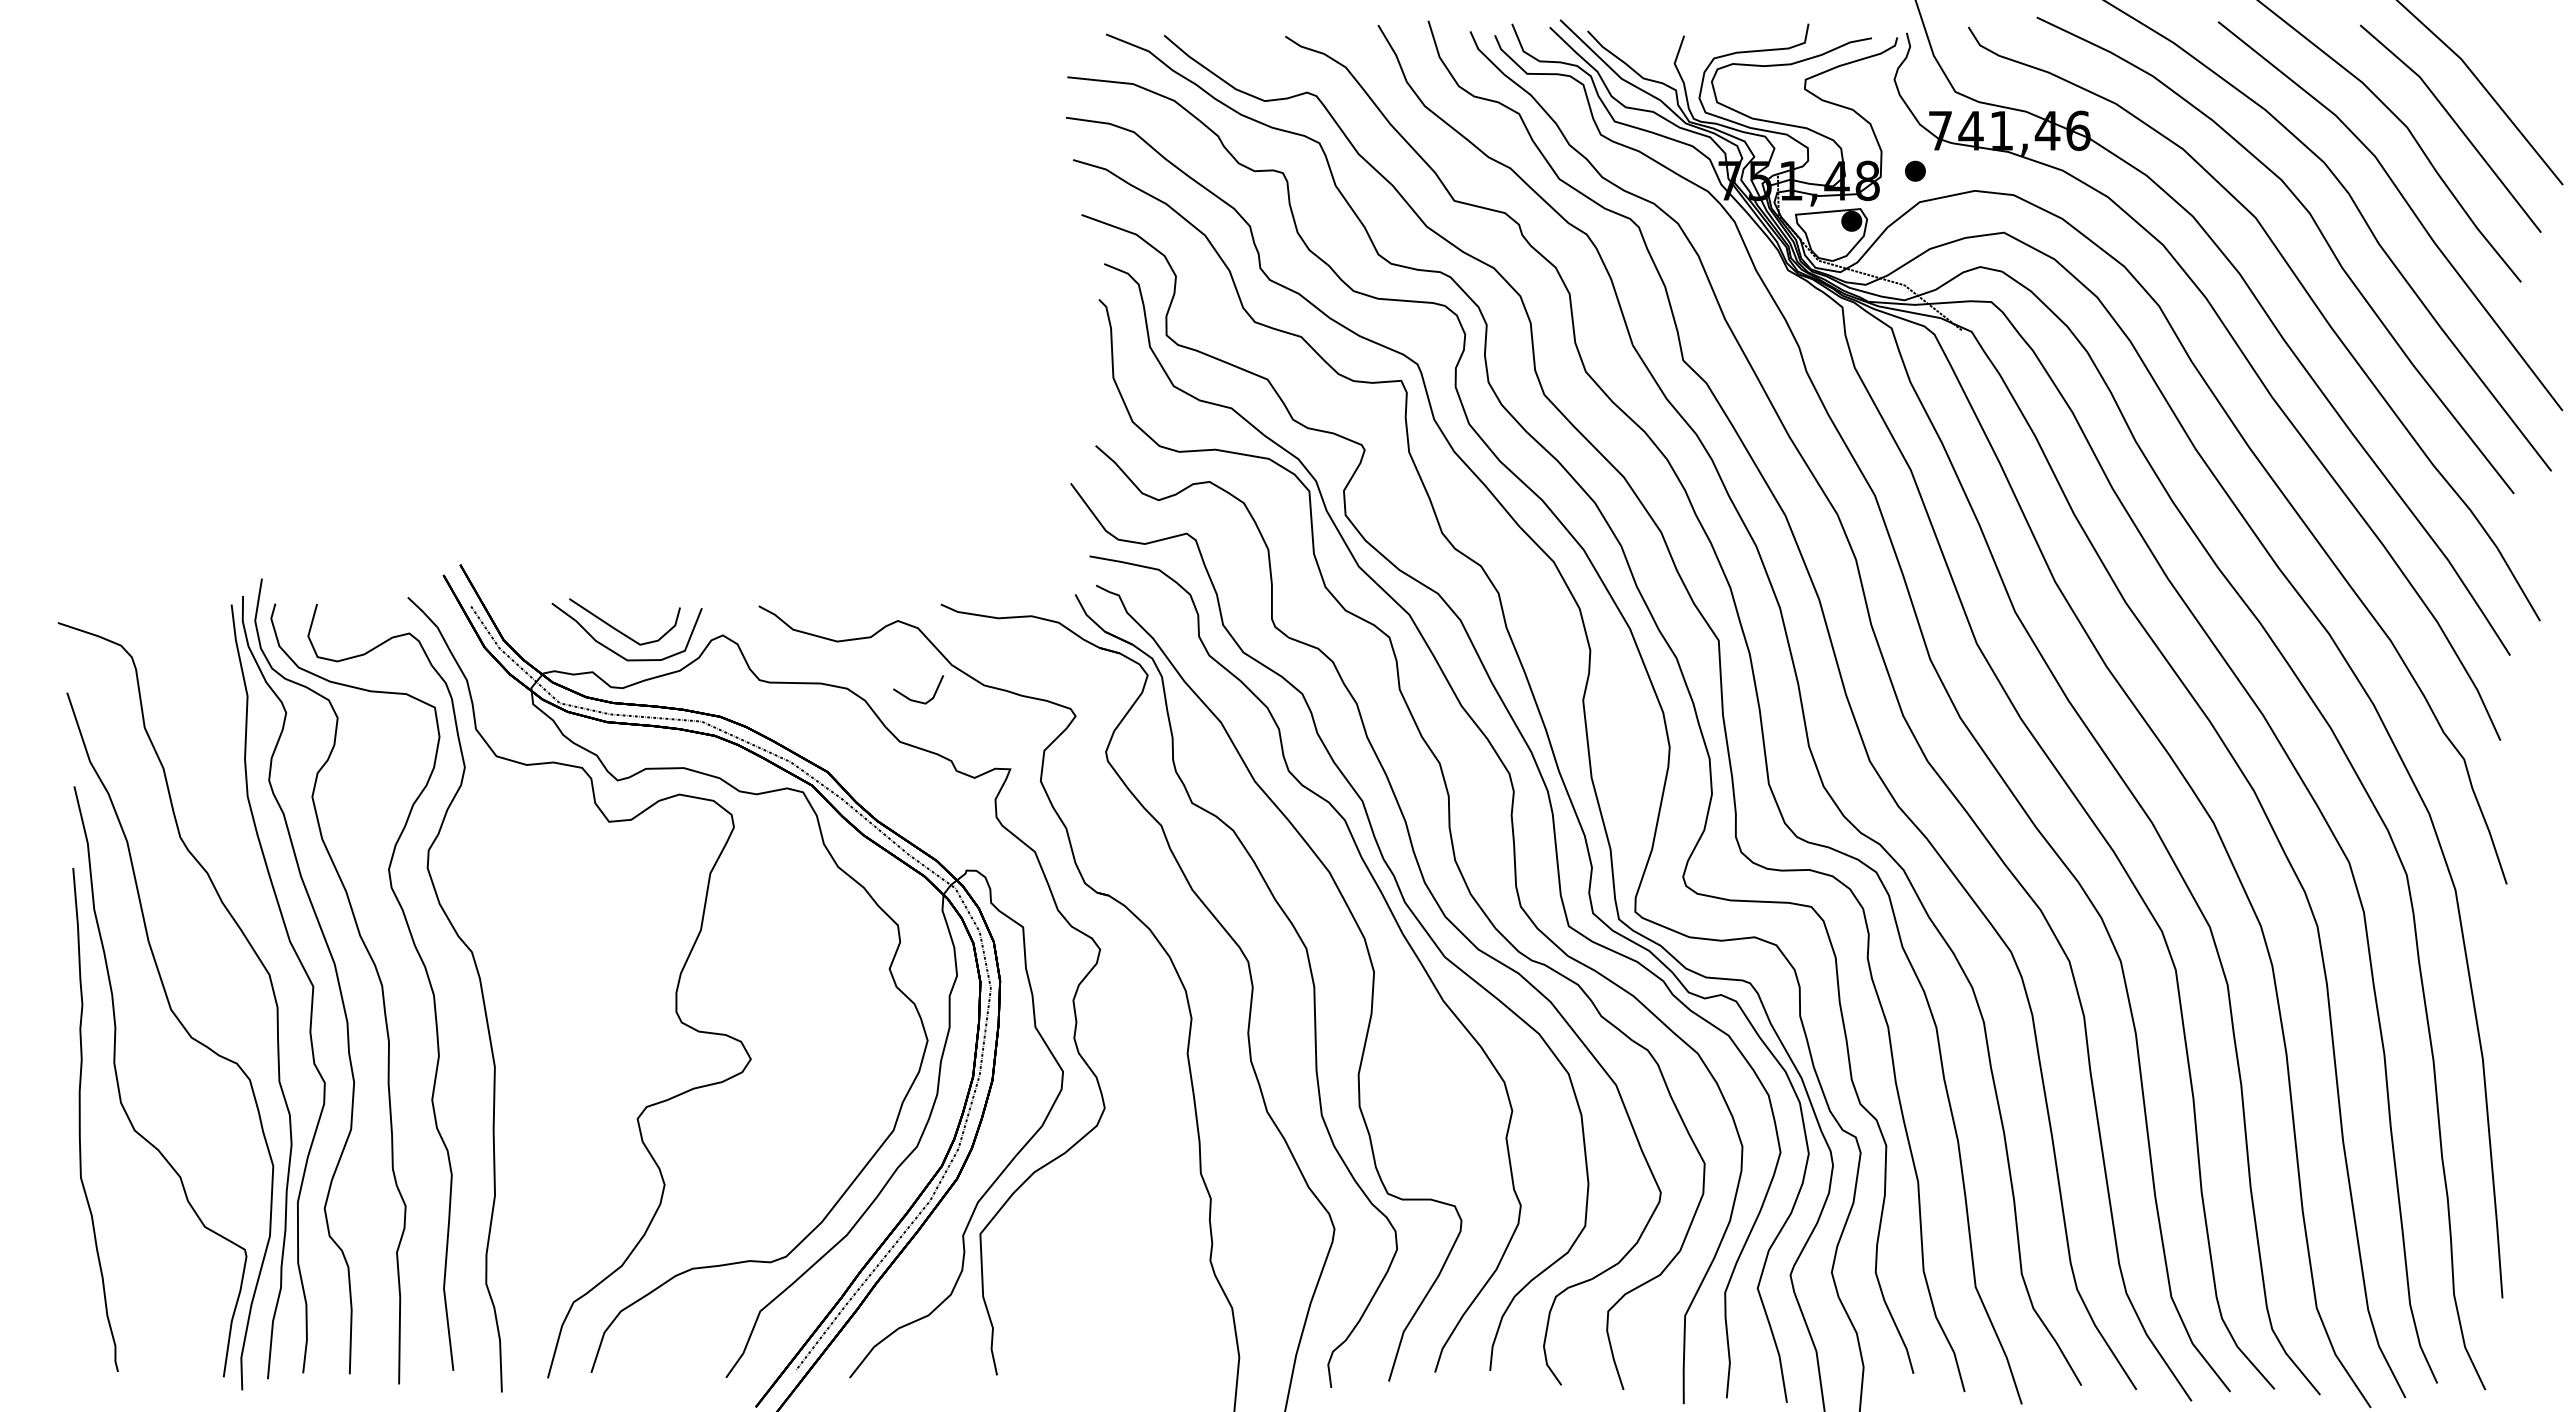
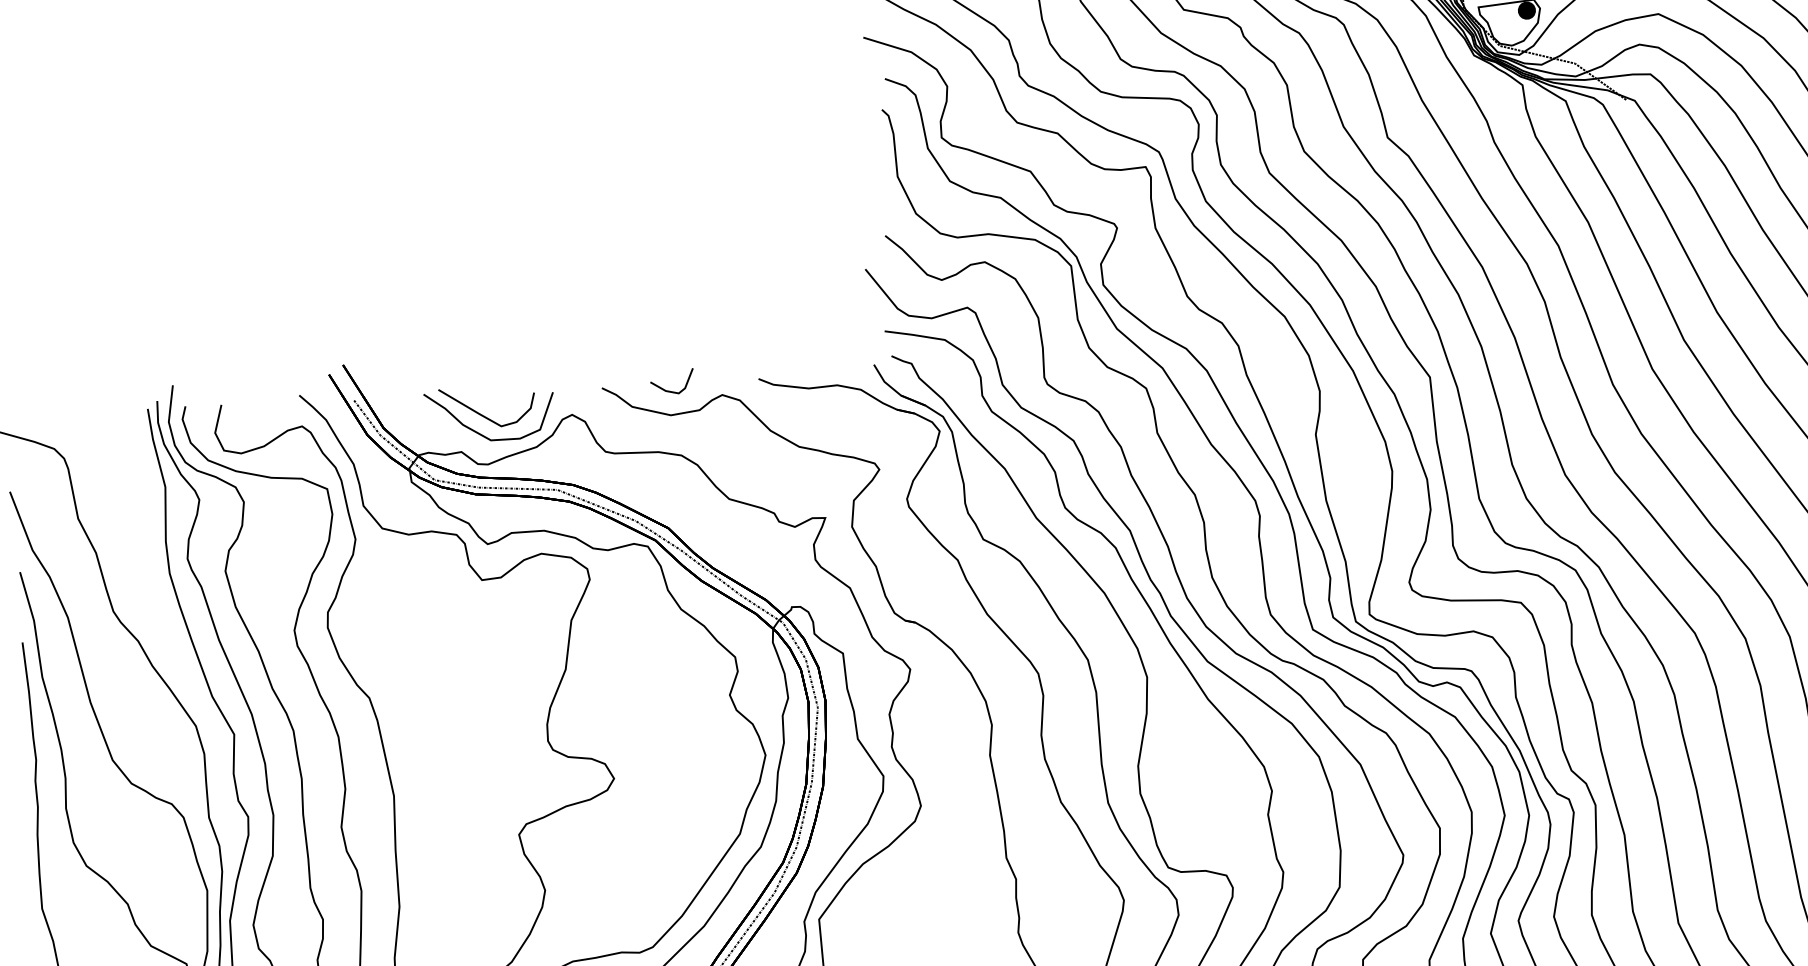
line: (917, 700) -> (671, 391), moved

